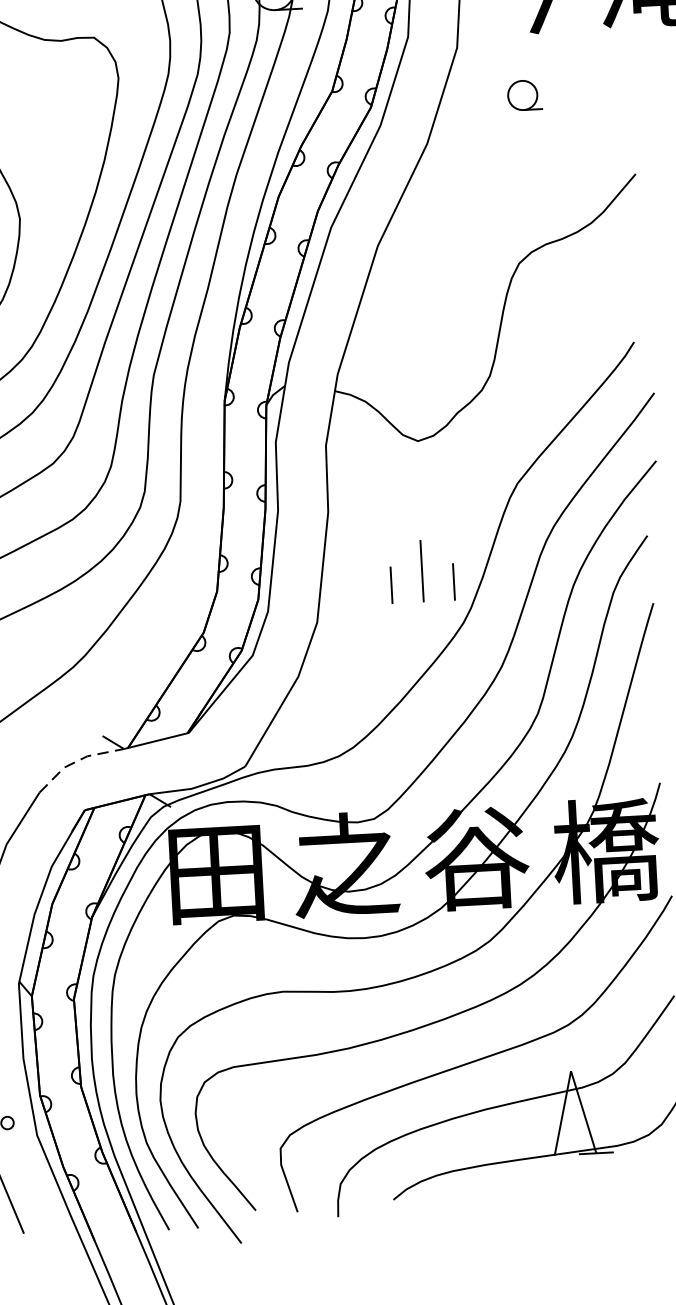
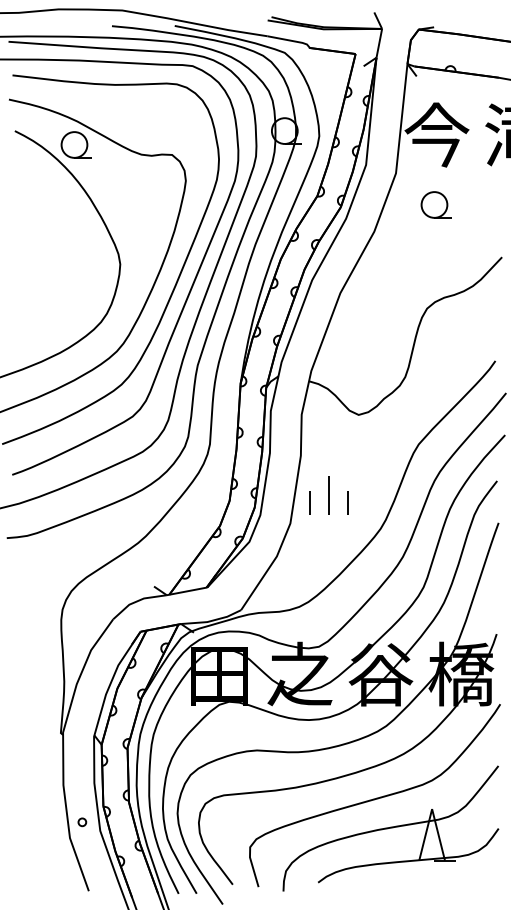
part: (523, 94) -> (435, 204), size x1.43
part: (421, 571) -> (328, 495), moved
line: (77, 761) -> (137, 601), dashed -> solid

